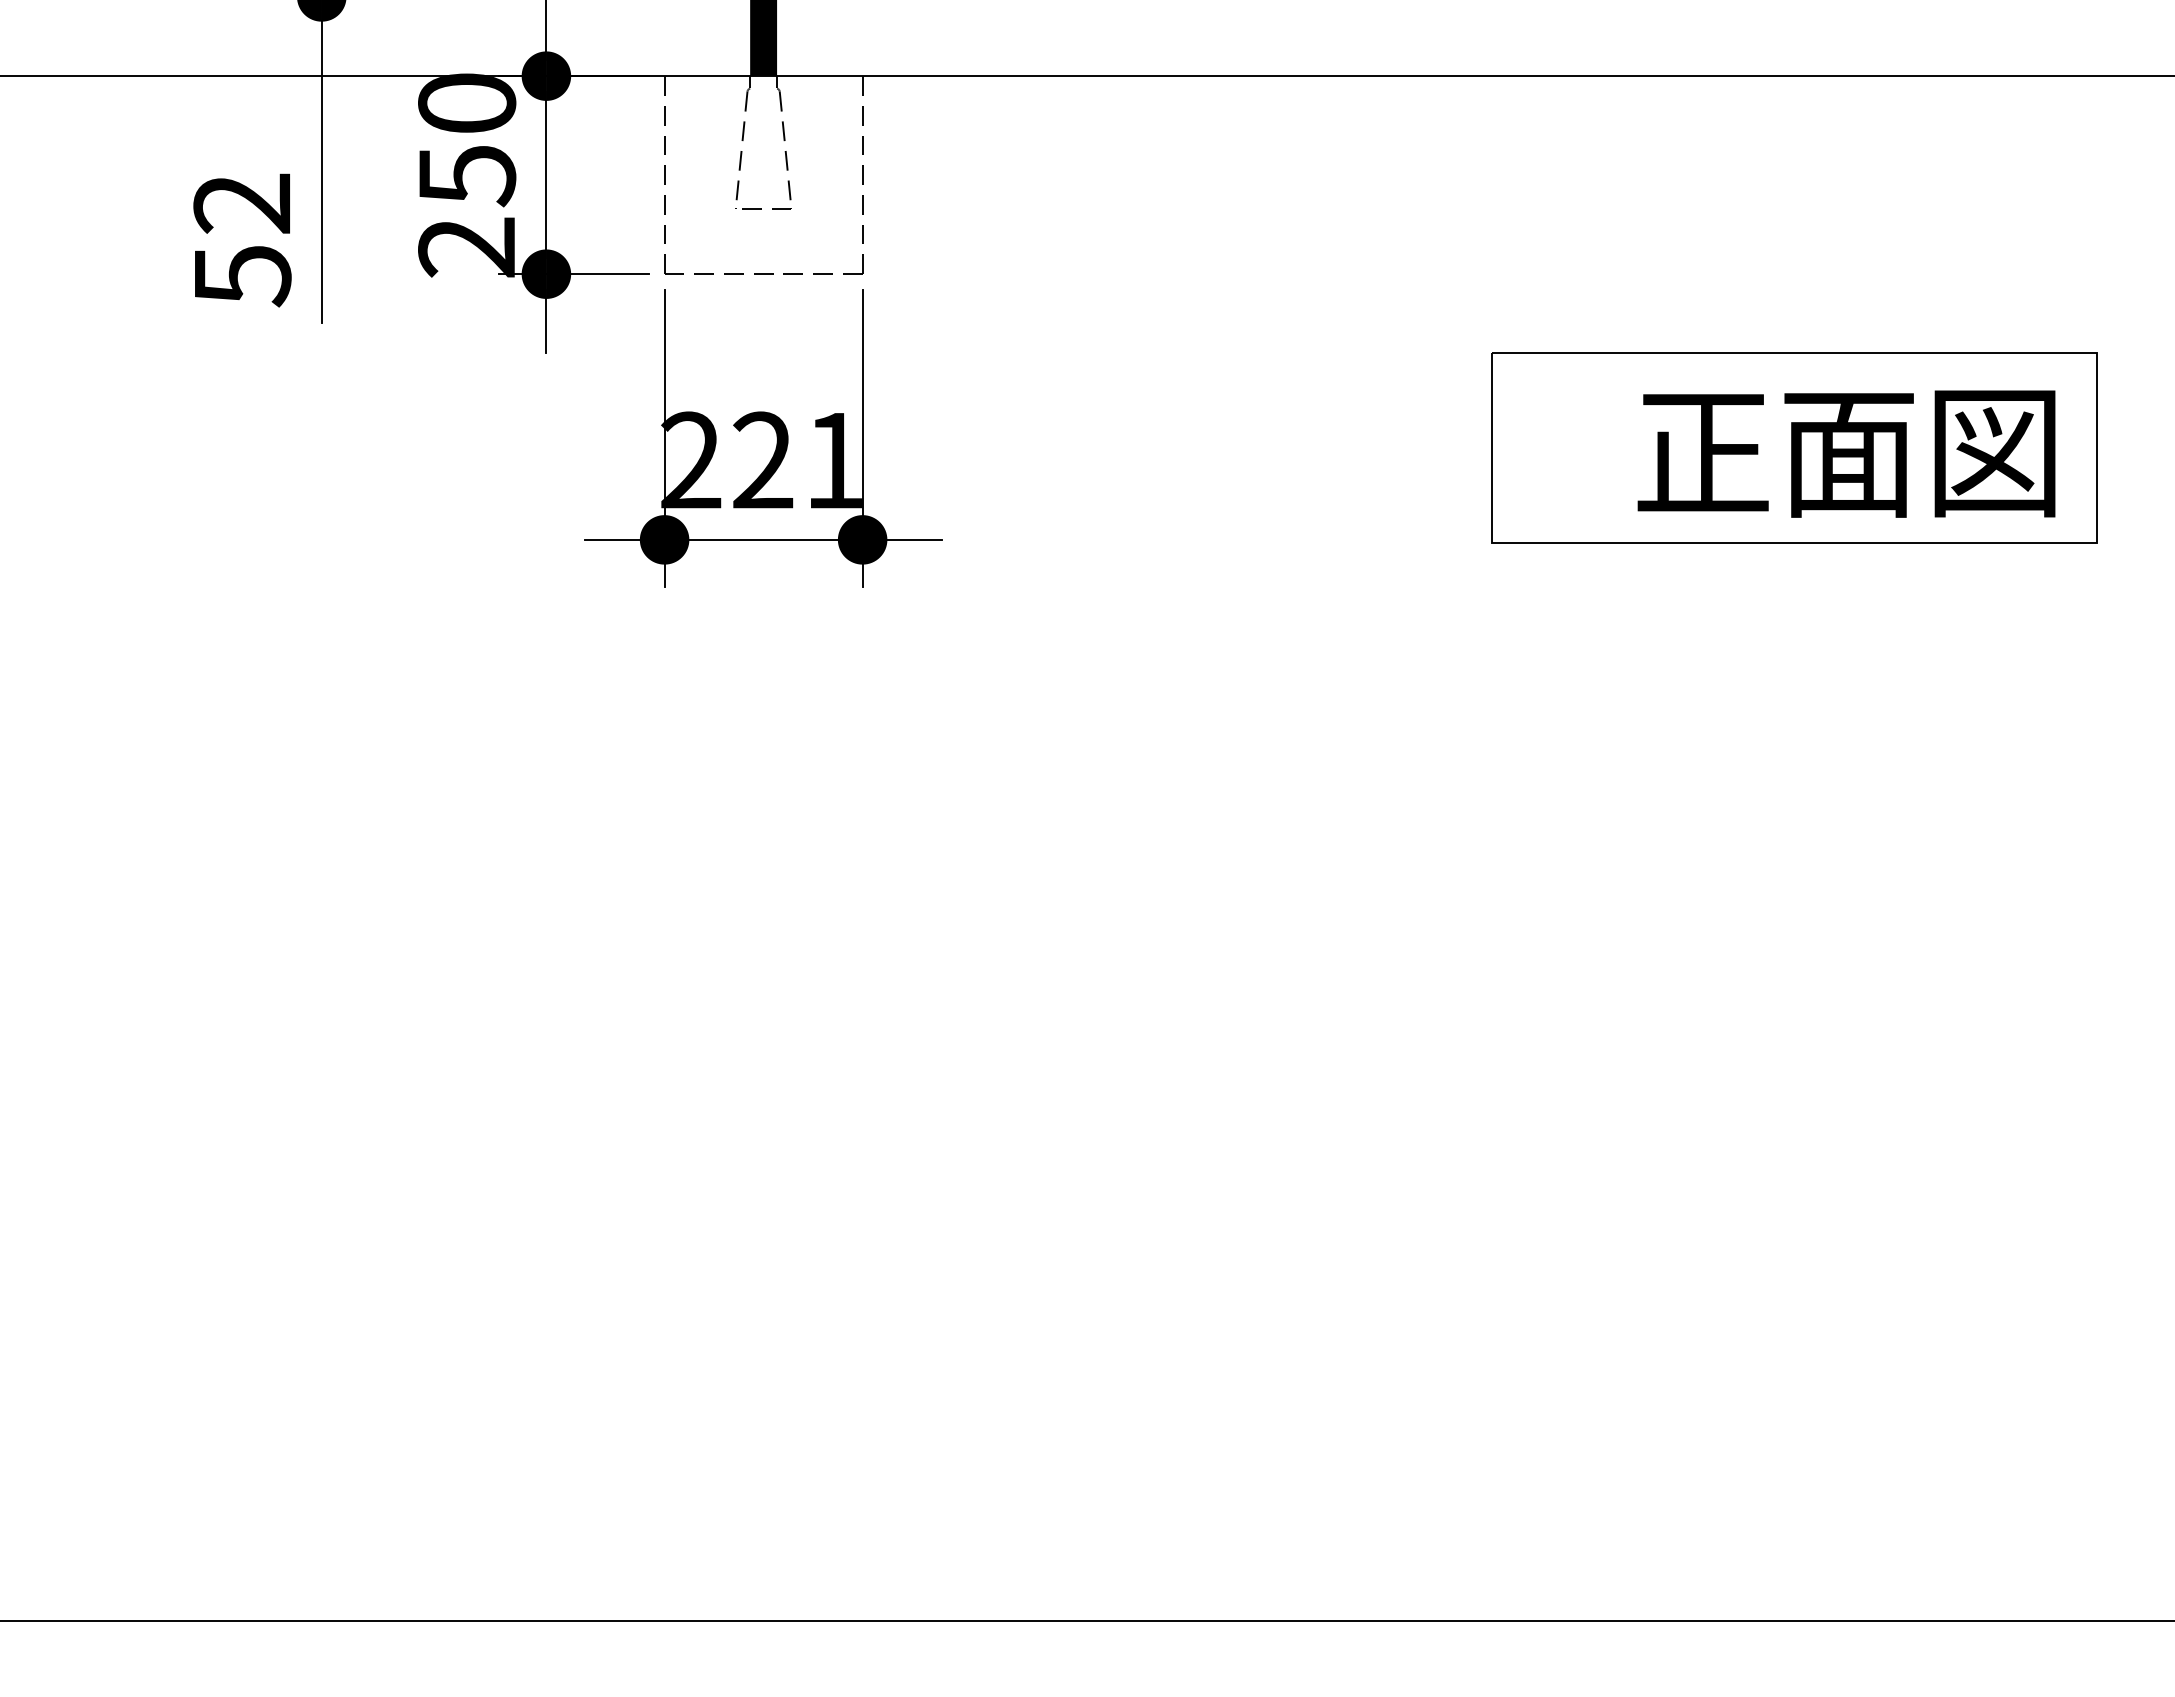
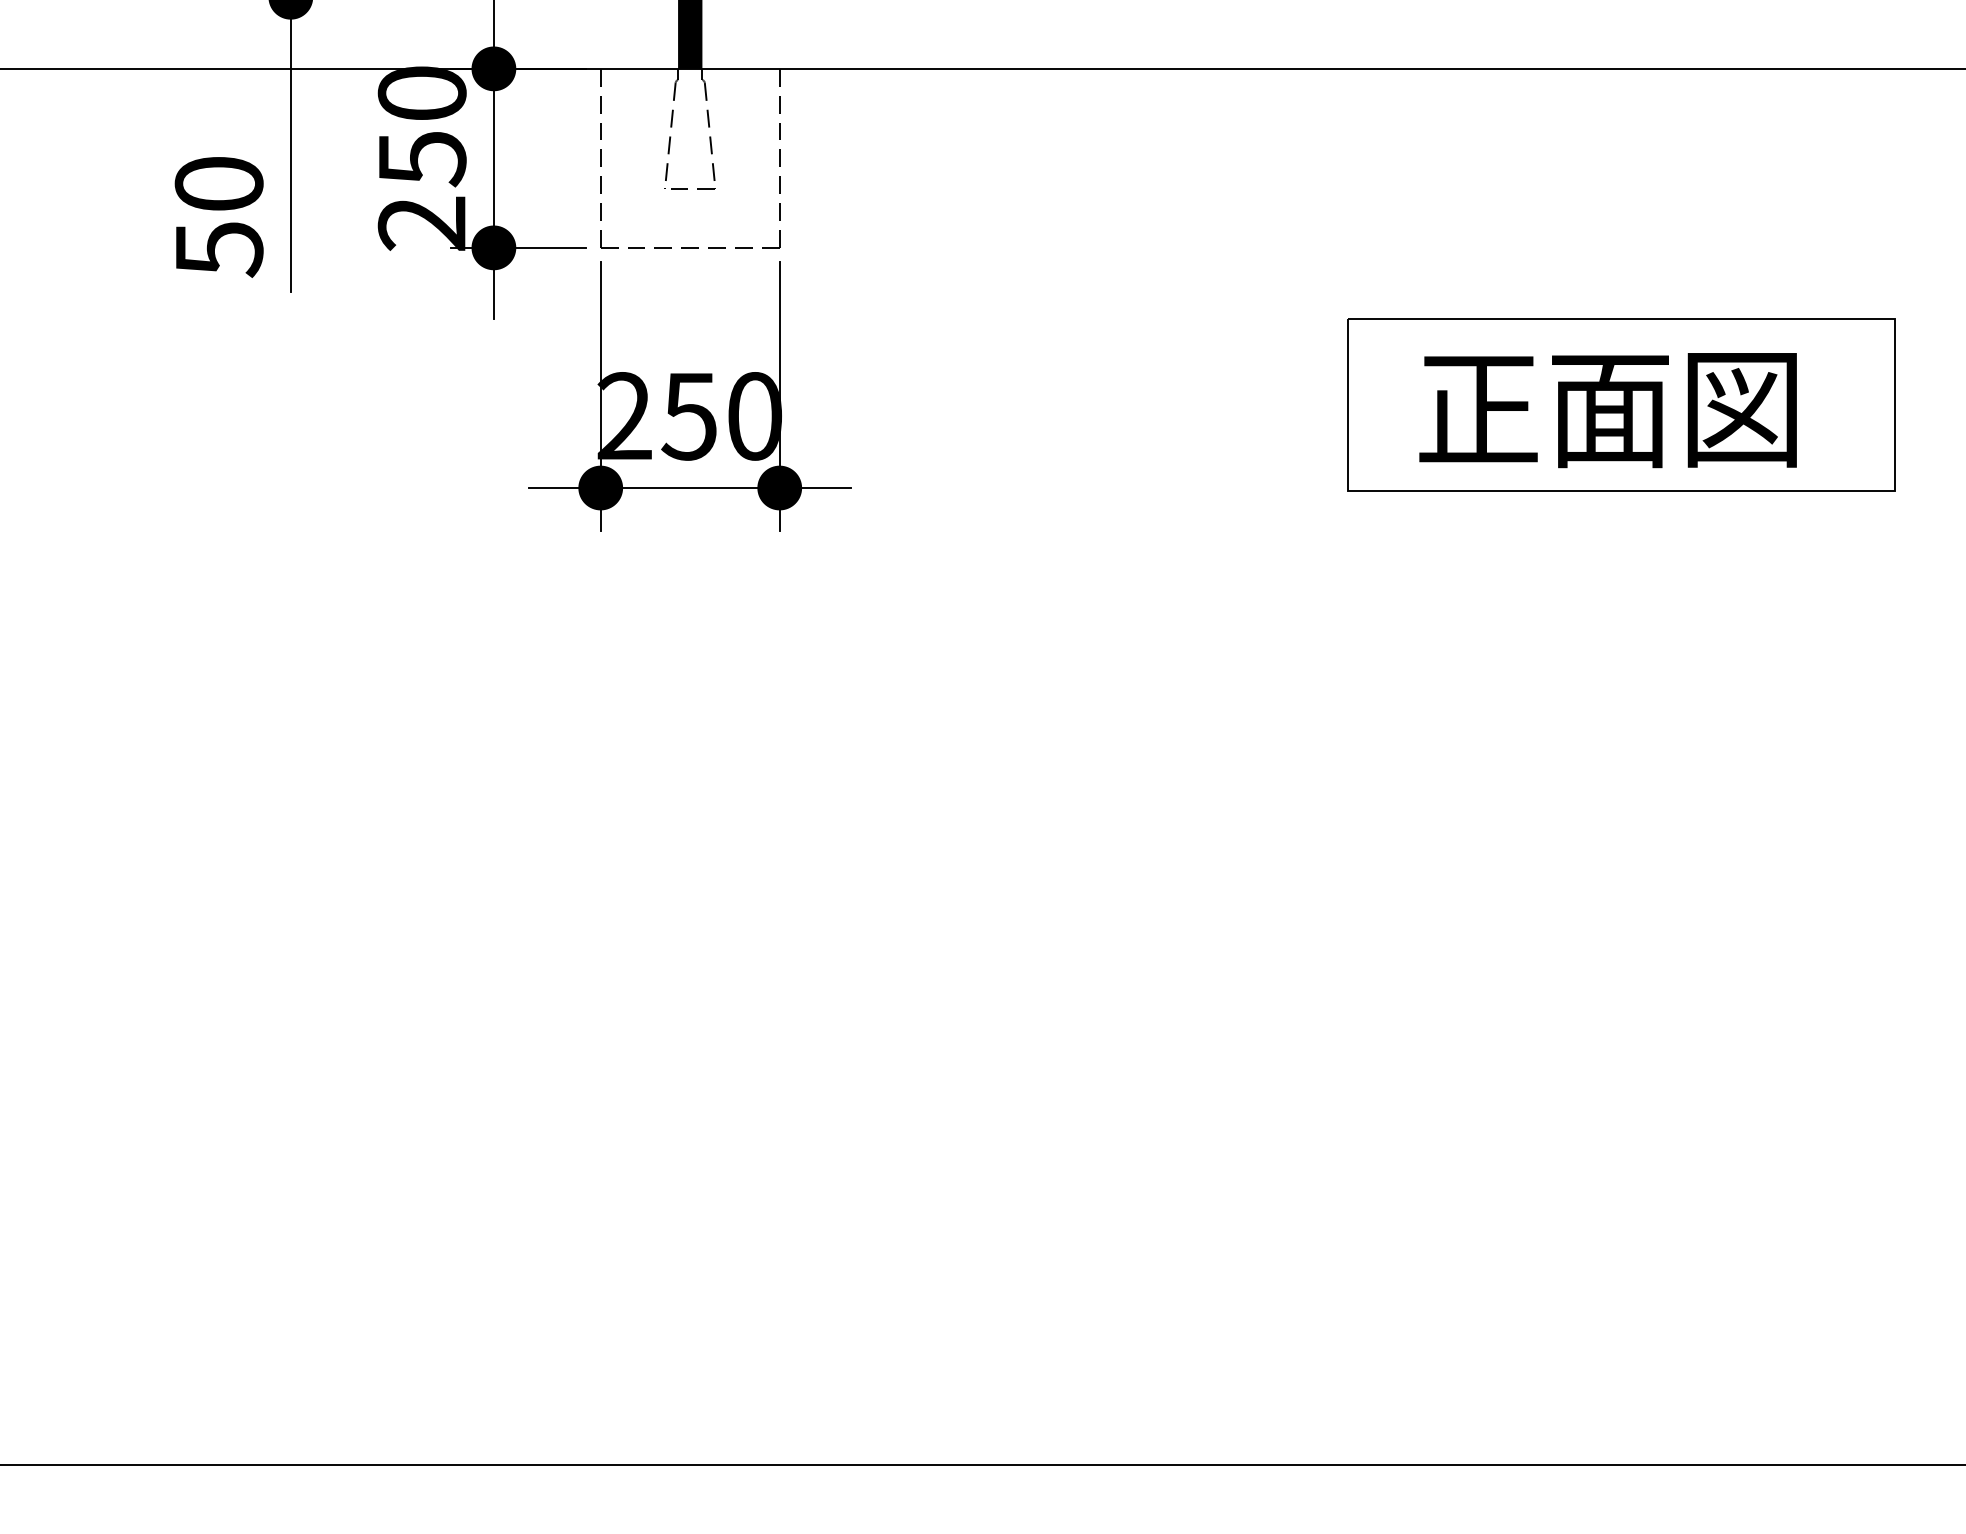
text: (241, 204) -> (218, 184), 52 -> 50
text: (1845, 454) -> (1607, 410), moved
text: (798, 460) -> (721, 416), 221 -> 250

